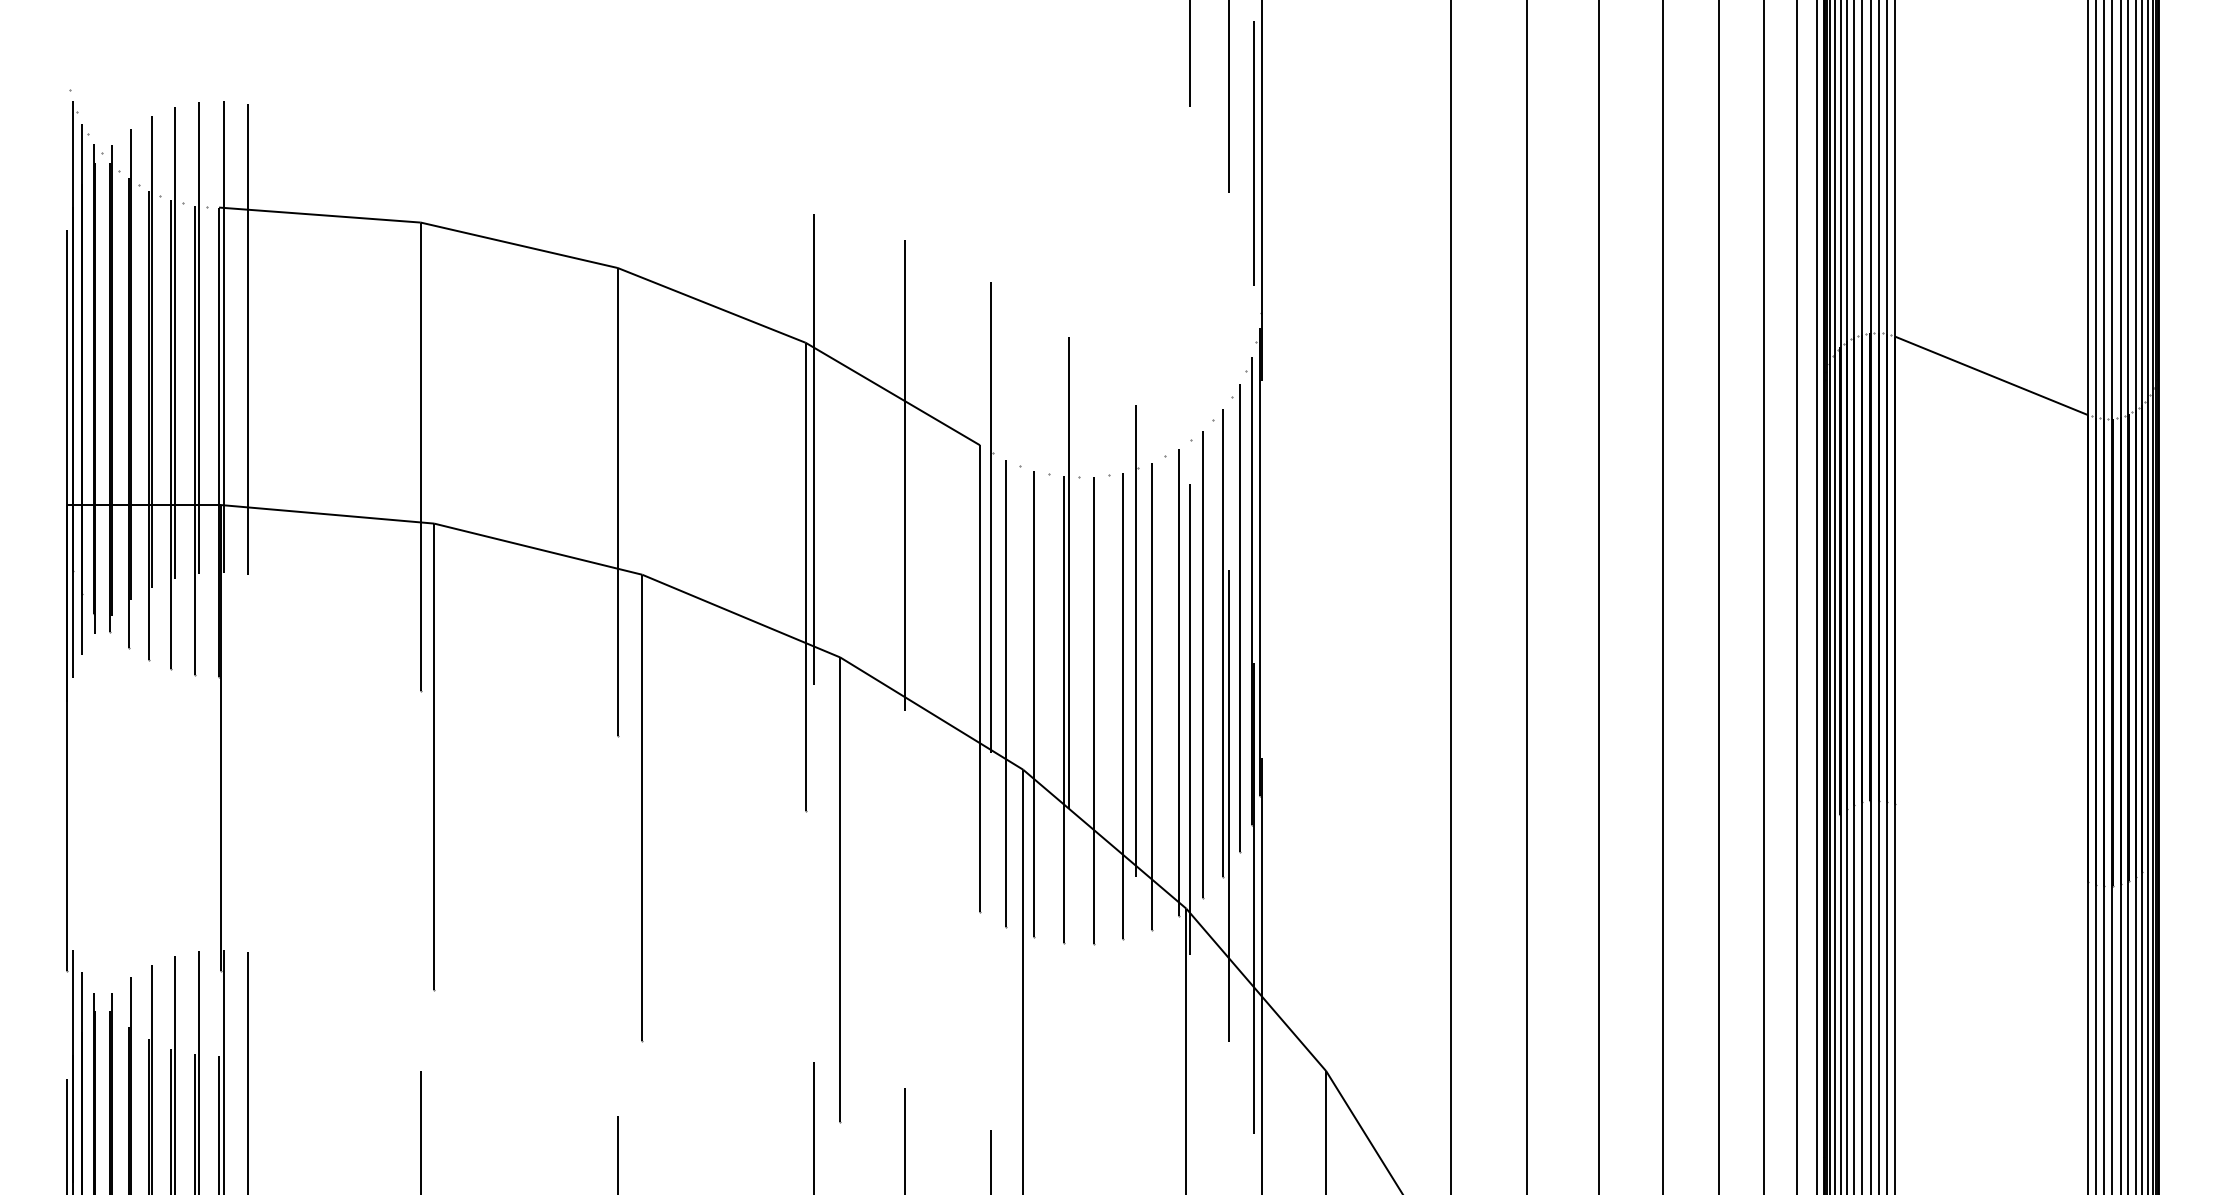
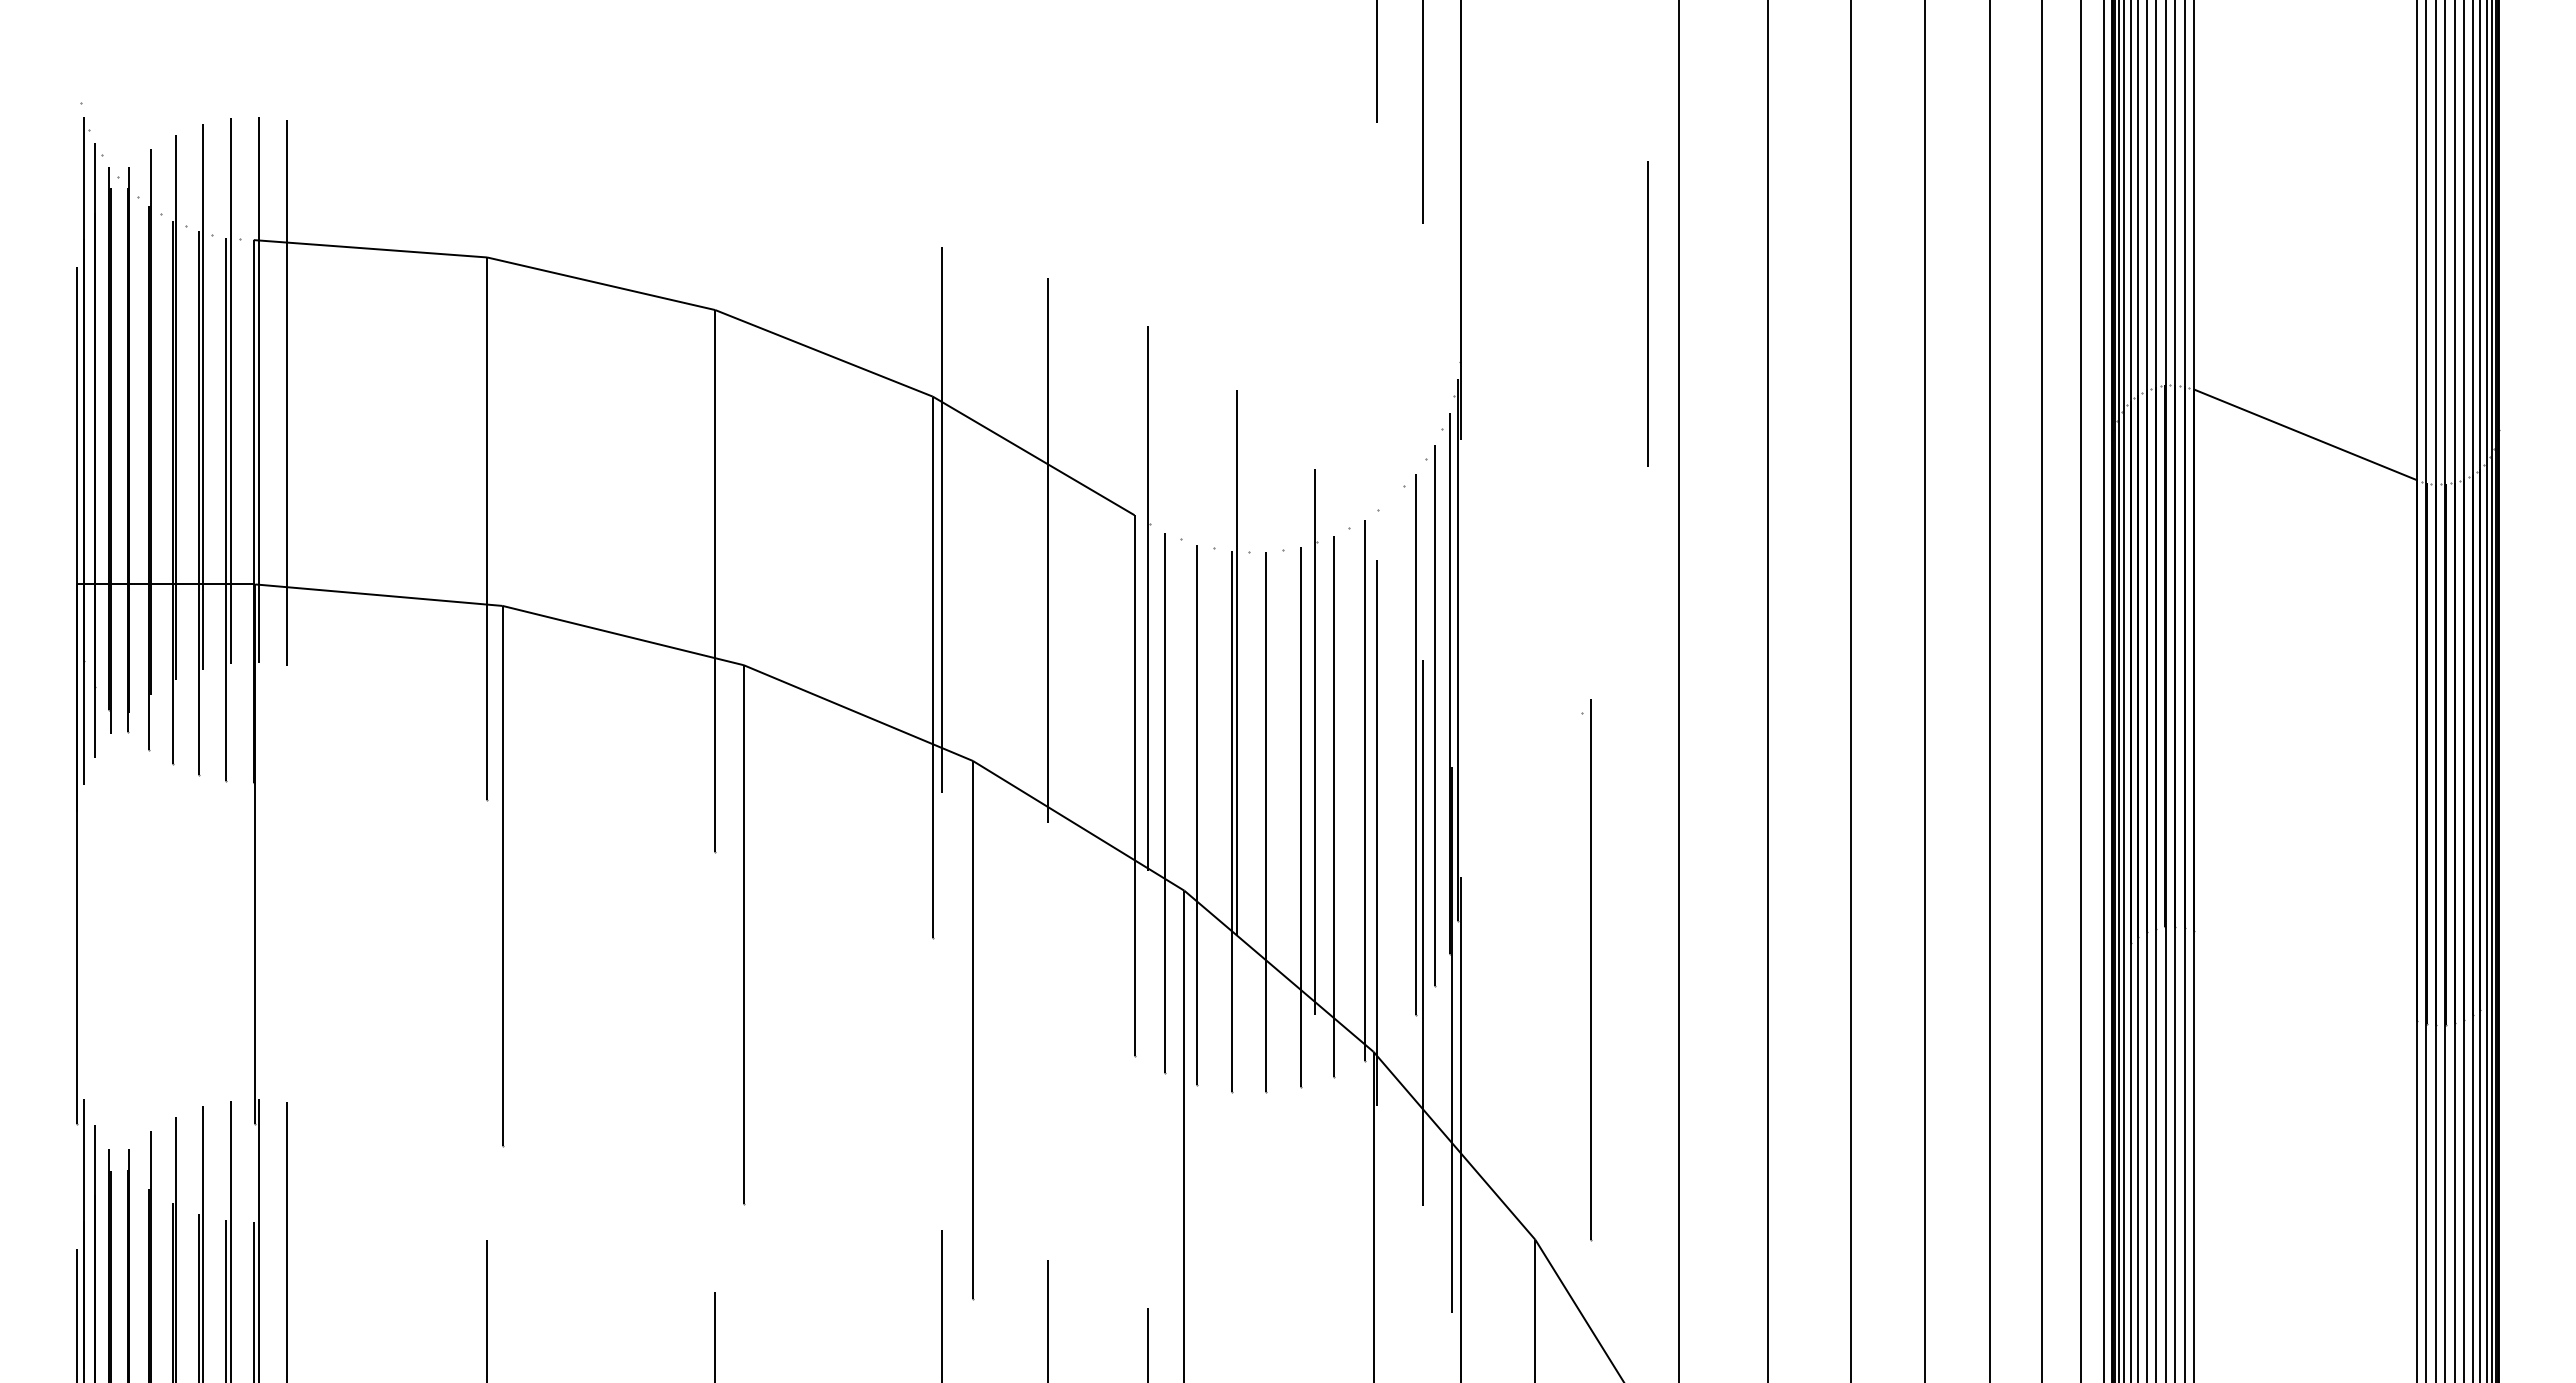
line: (1253, 152) -> (1647, 313), moved
line: (1202, 665) -> (1392, 770), removed
part: (1370, 838) -> (1586, 970), added

